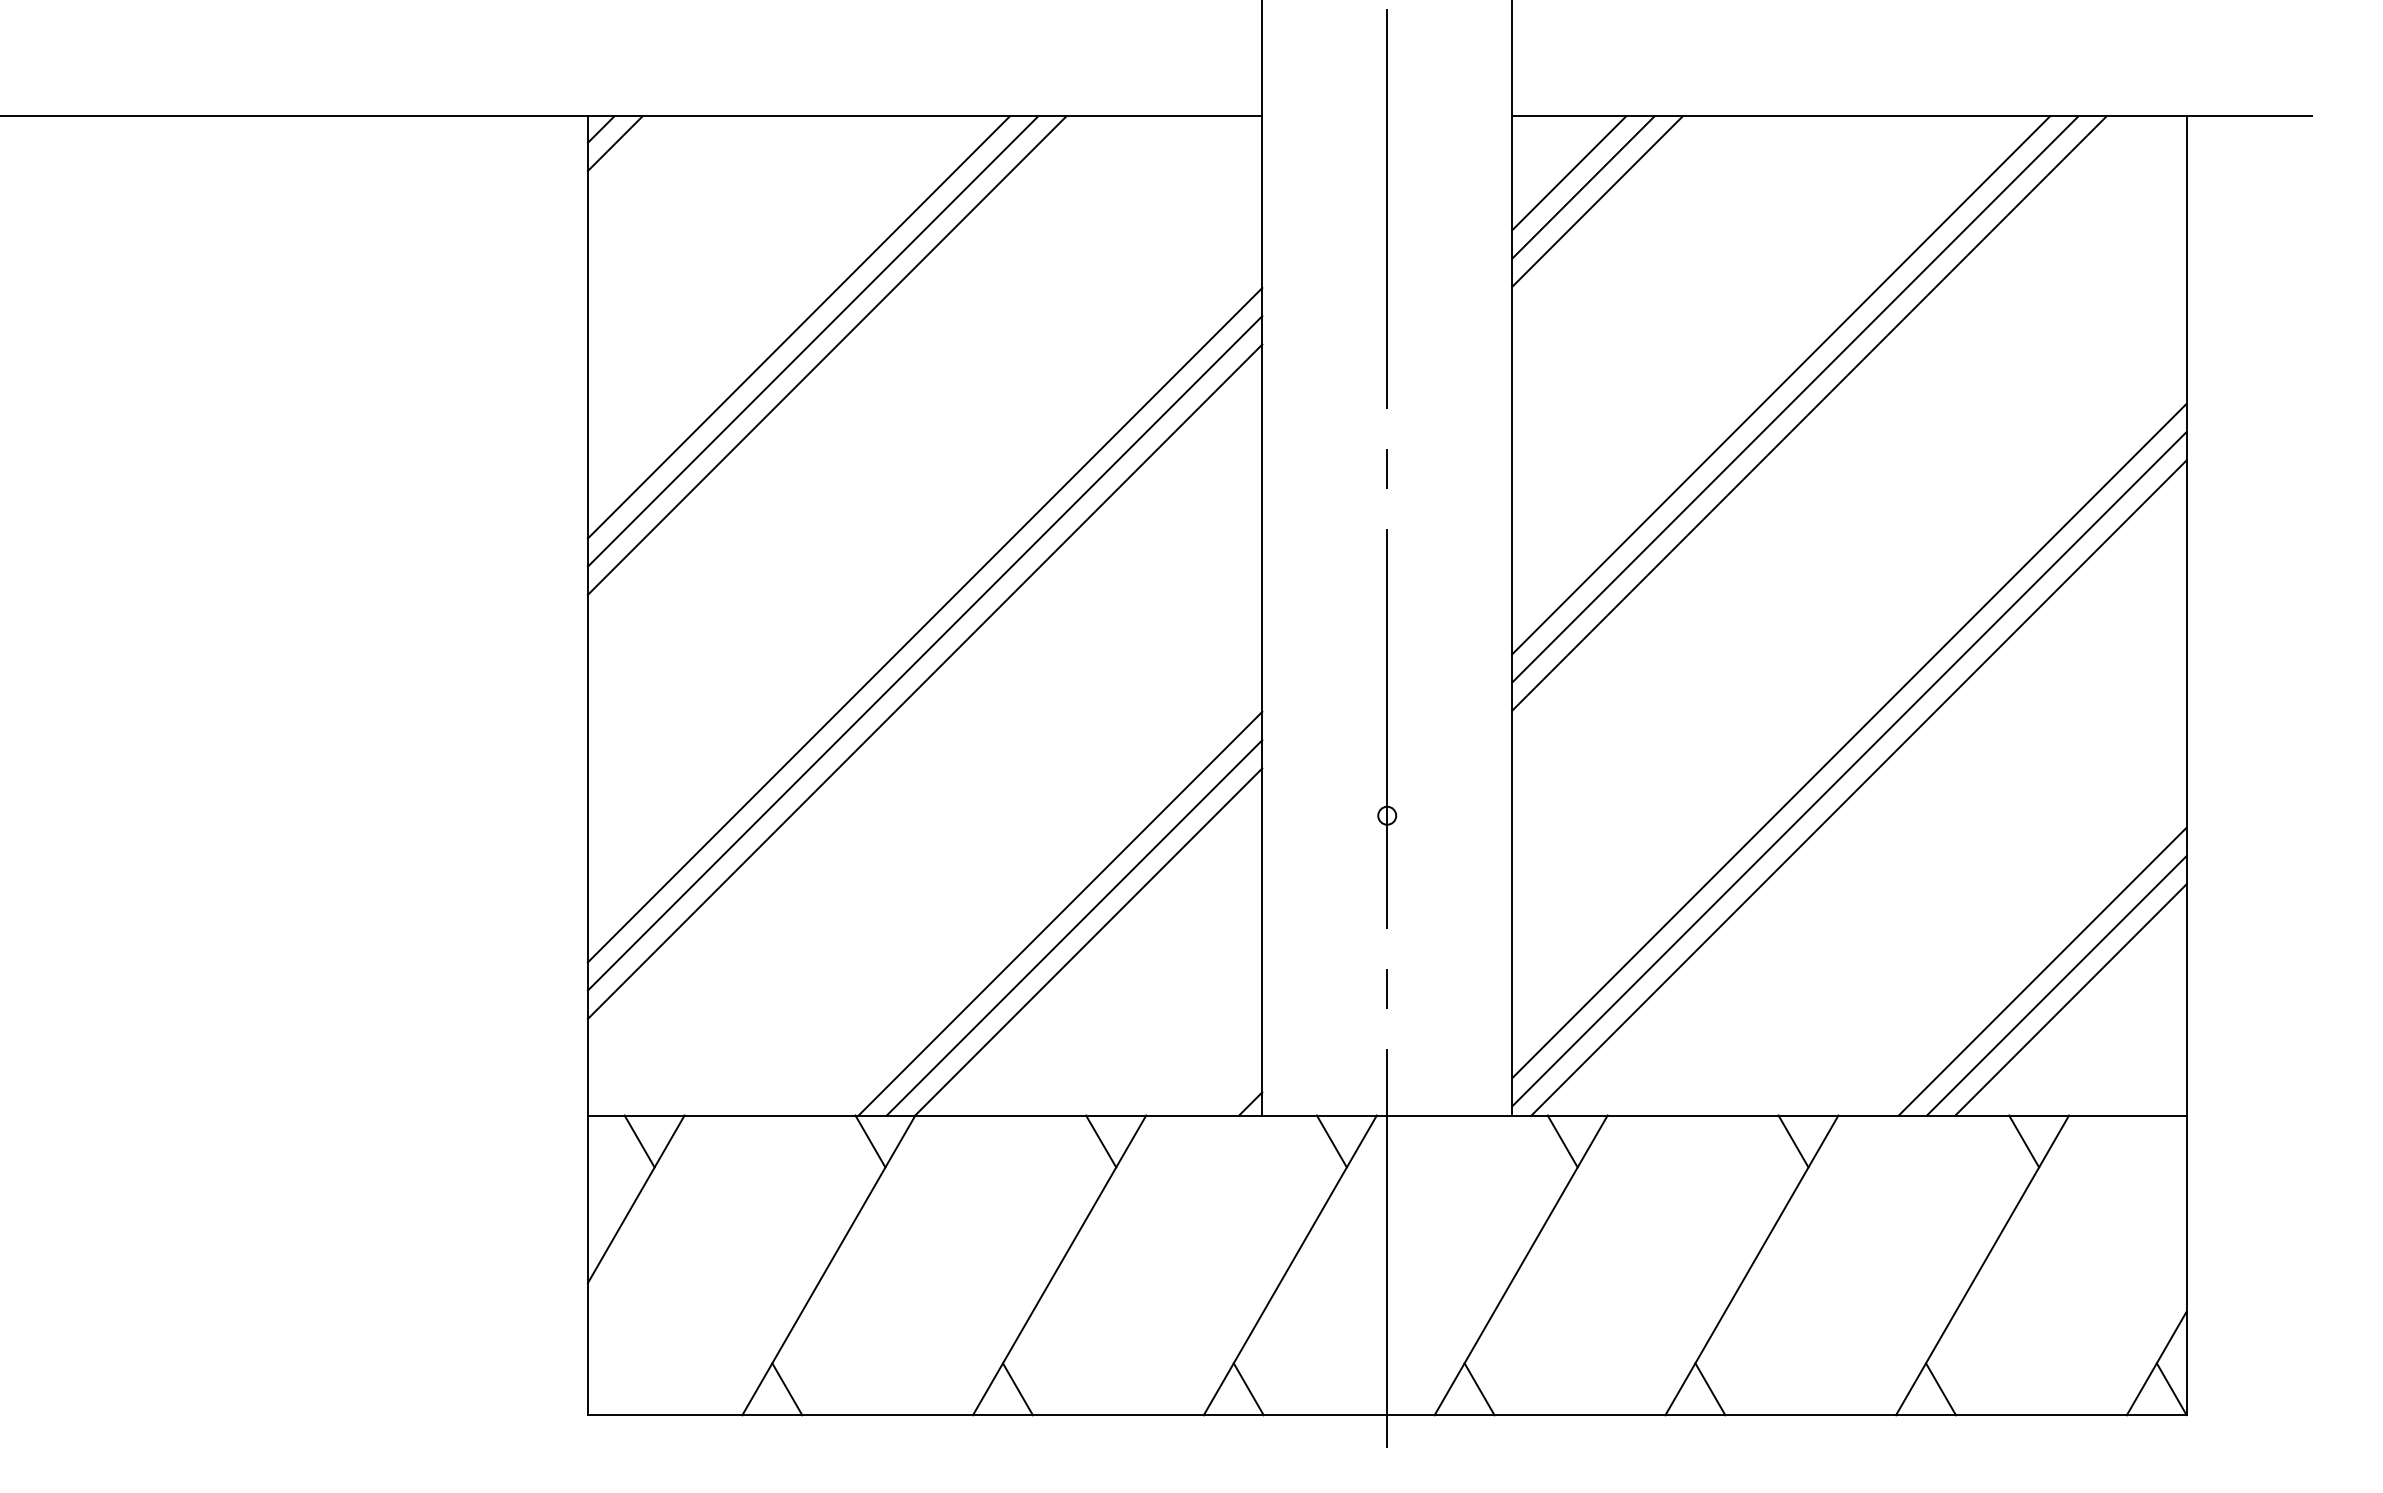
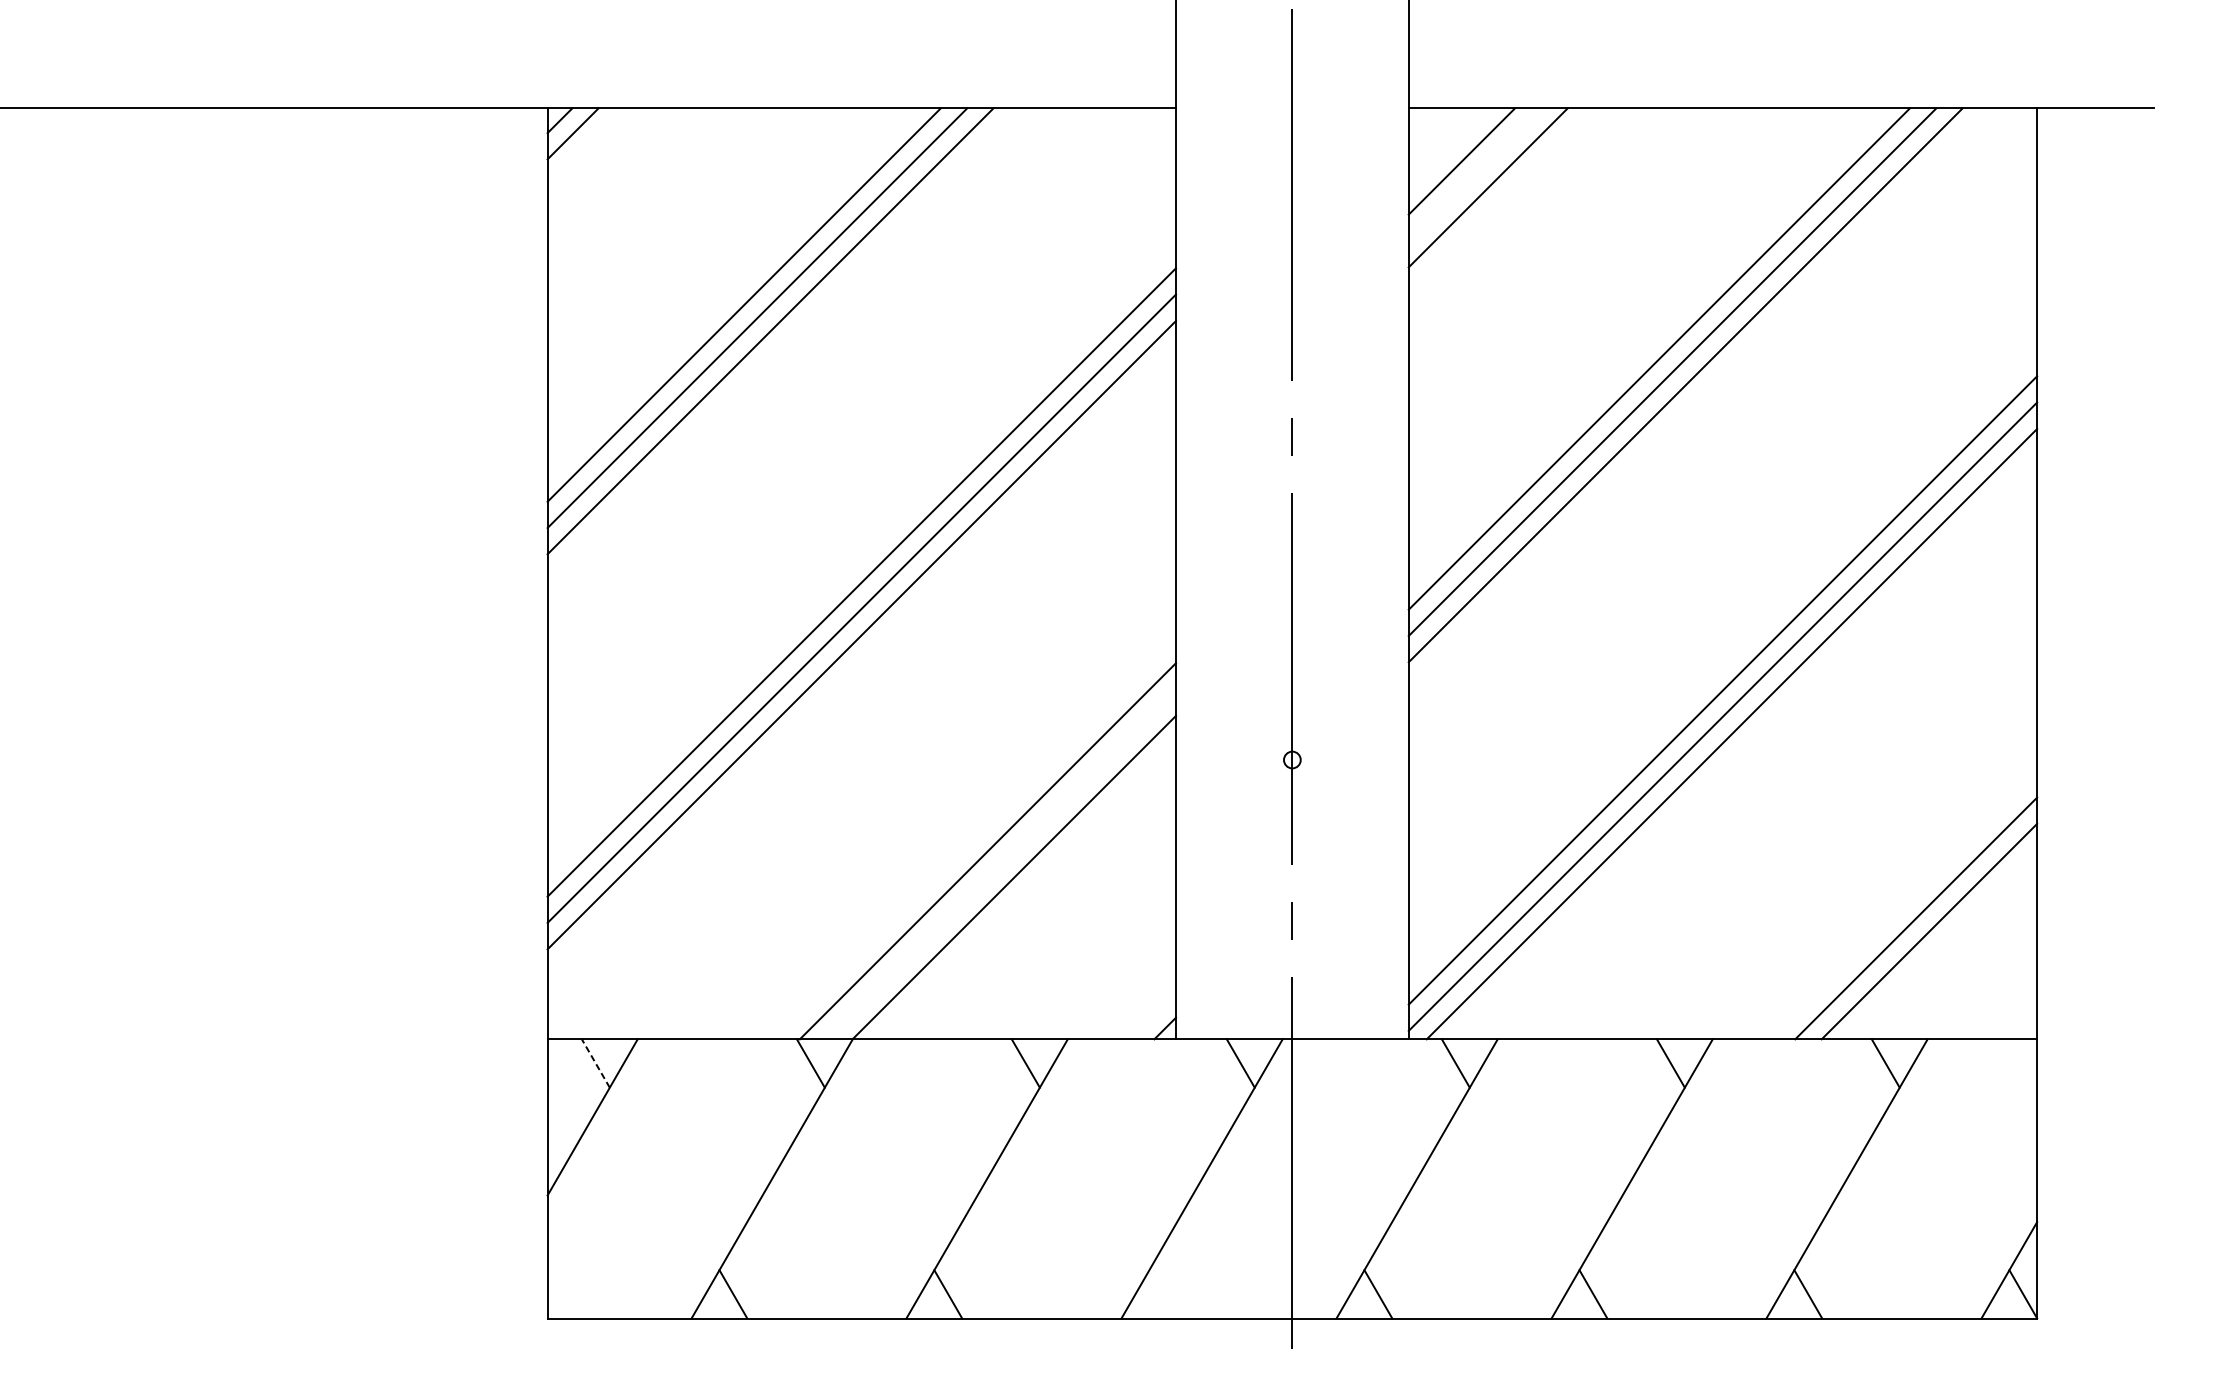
line: (1583, 187) -> (1475, 174), removed
line: (1074, 927) -> (1000, 864), removed
line: (2042, 971) -> (1902, 905), removed
line: (639, 1141) -> (595, 1063), solid -> dashed
line: (1248, 1389) -> (1163, 1294), removed

